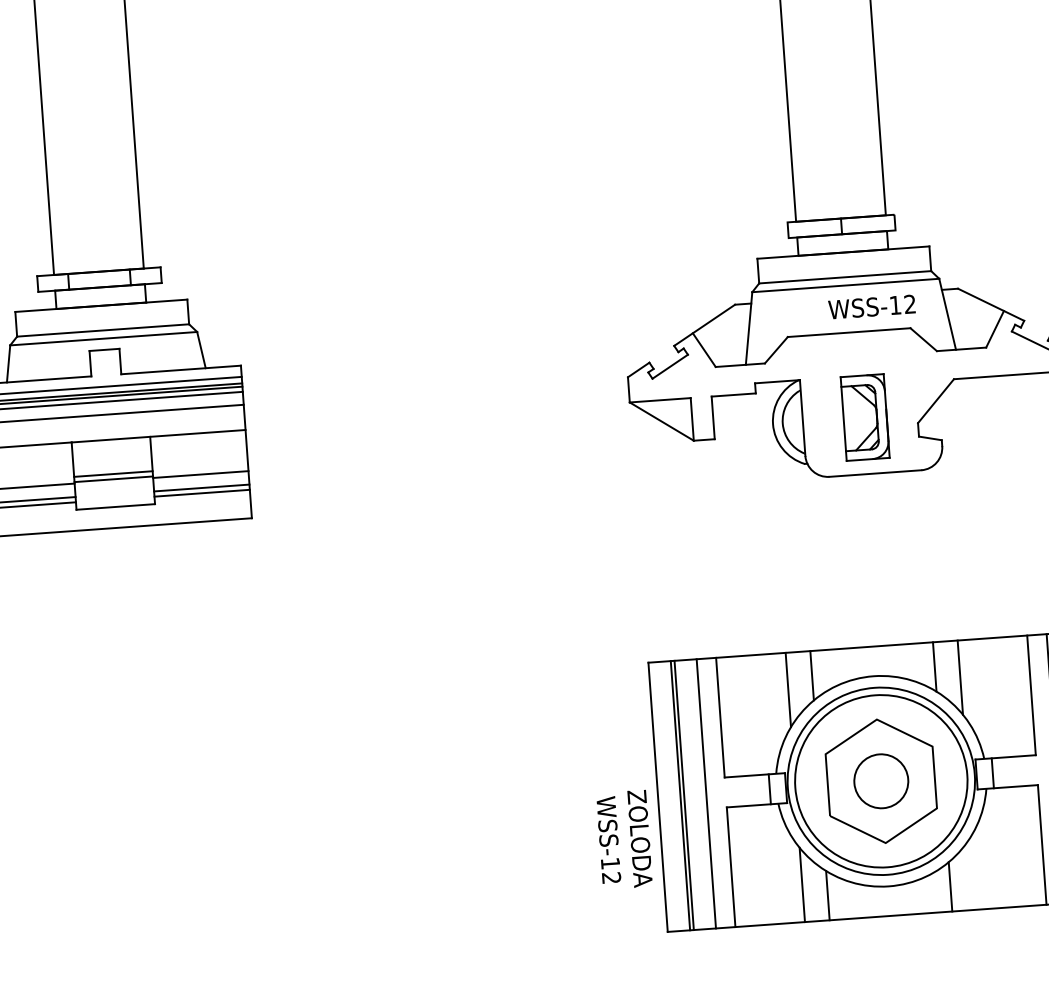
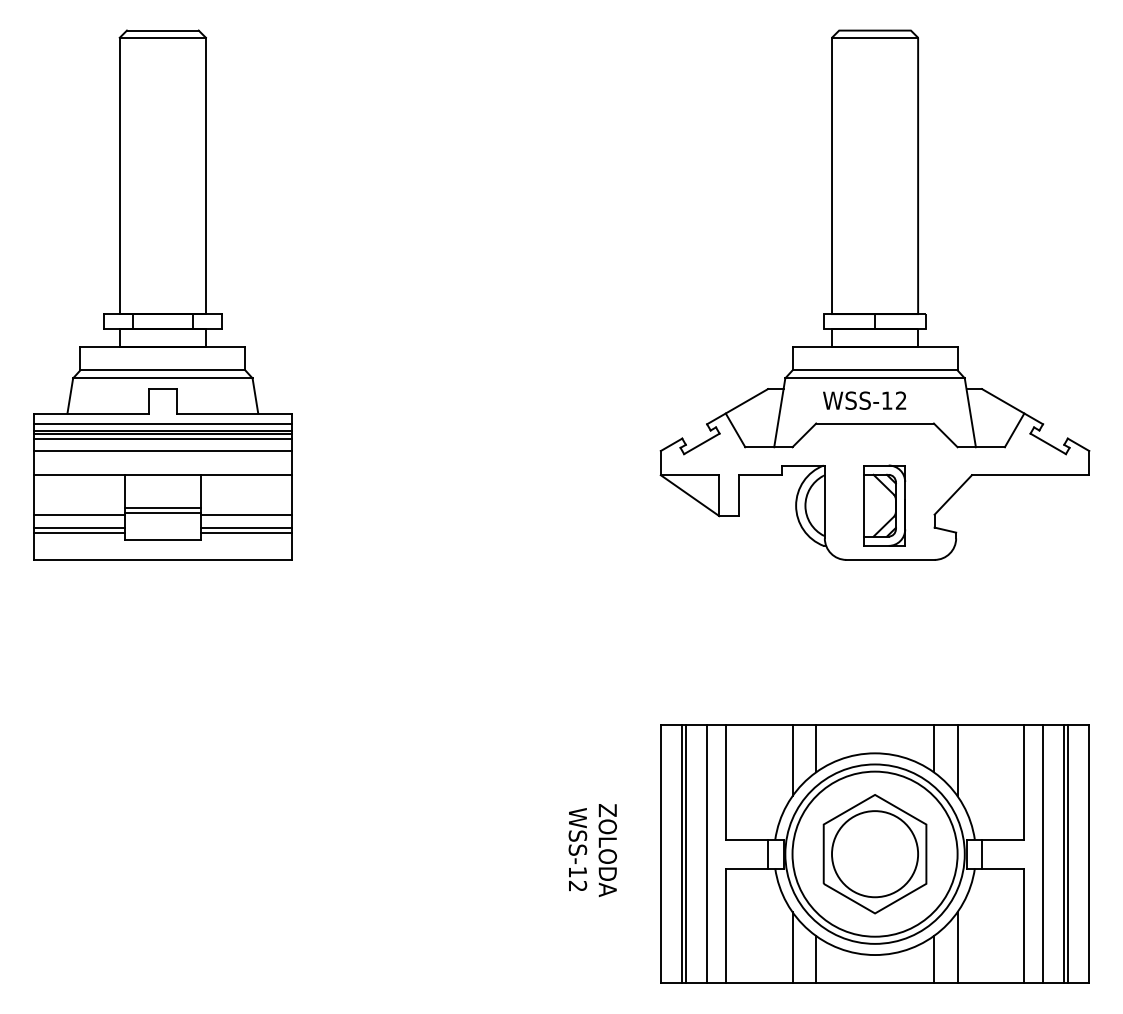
text: (871, 306) -> (864, 400), moved
circle: (881, 781) -> (875, 854), size x1.67
text: (624, 839) -> (592, 850), moved
line: (974, 872) -> (957, 947), added

